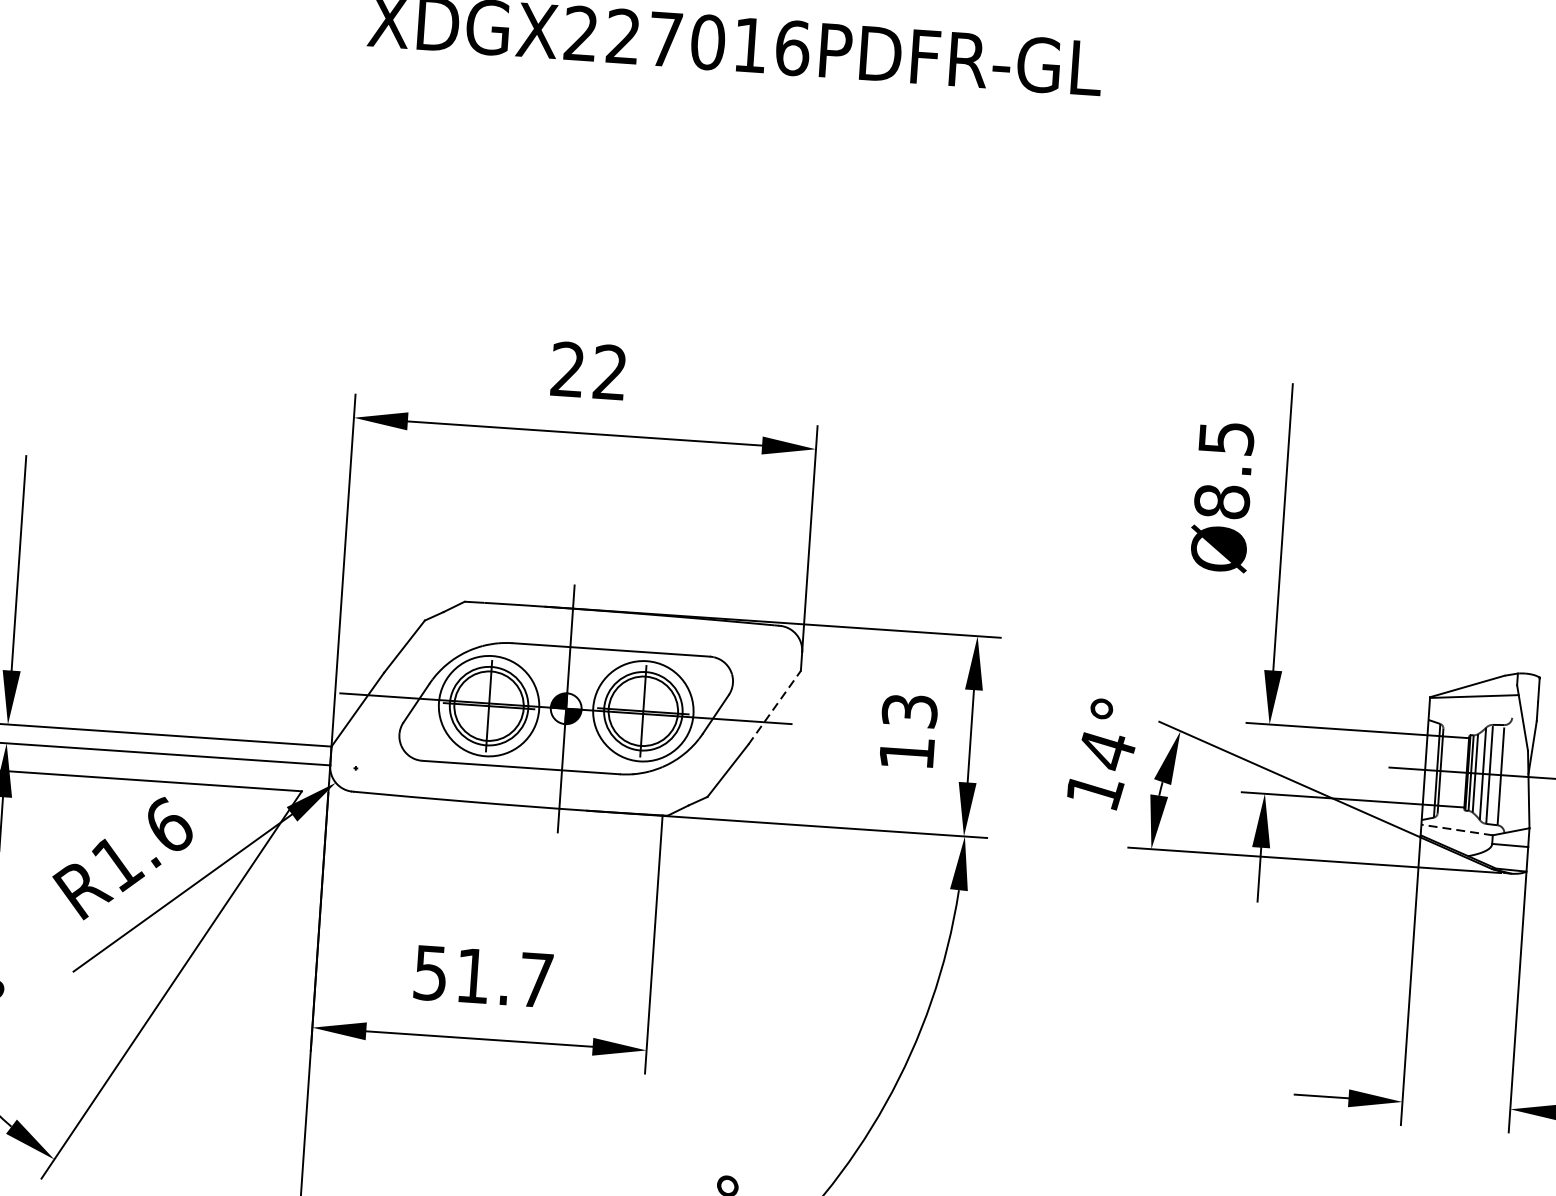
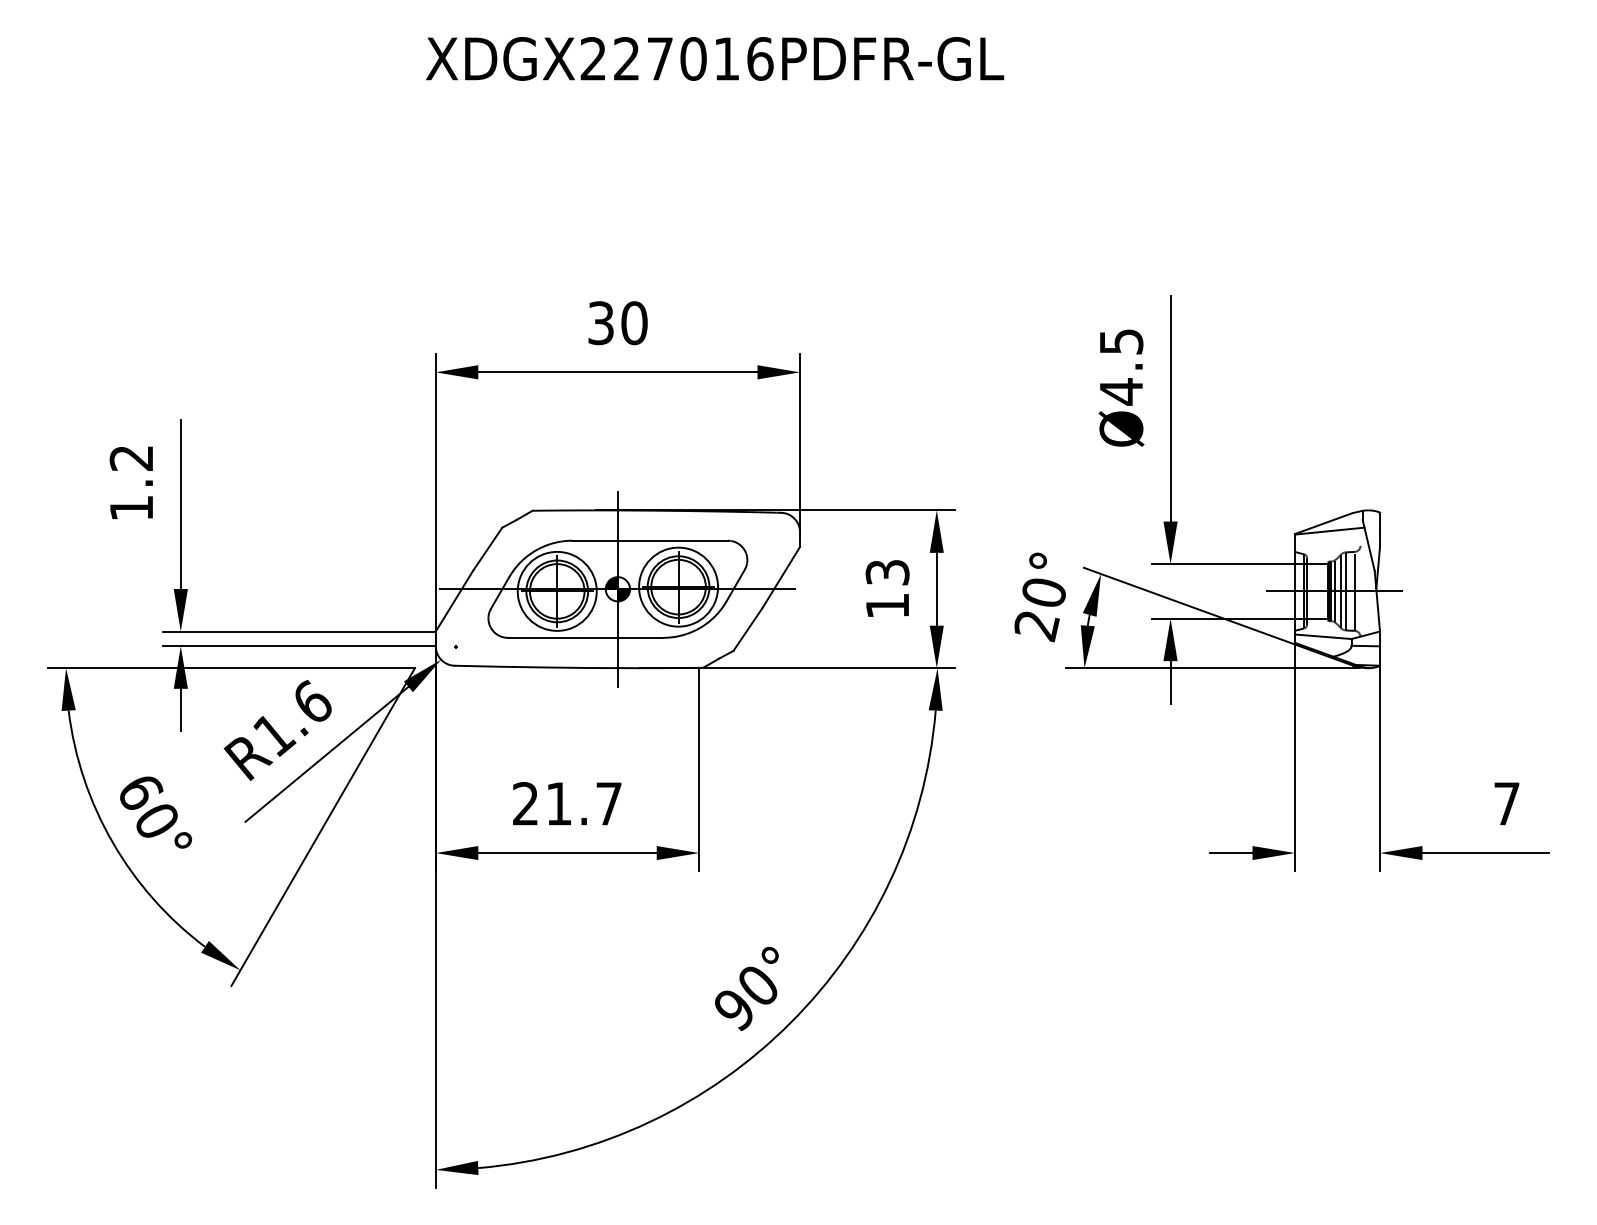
text: (588, 371) -> (617, 323), 22 -> 30
text: (1222, 501) -> (1121, 391), Ø8.5 -> Ø4.5
line: (774, 707) -> (781, 577), dashed -> solid
text: (1100, 772) -> (1040, 610), 14° -> 20°
line: (1456, 829) -> (1322, 636), dashed -> solid
text: (430, 972) -> (525, 803), 51.7 -> 21.7

